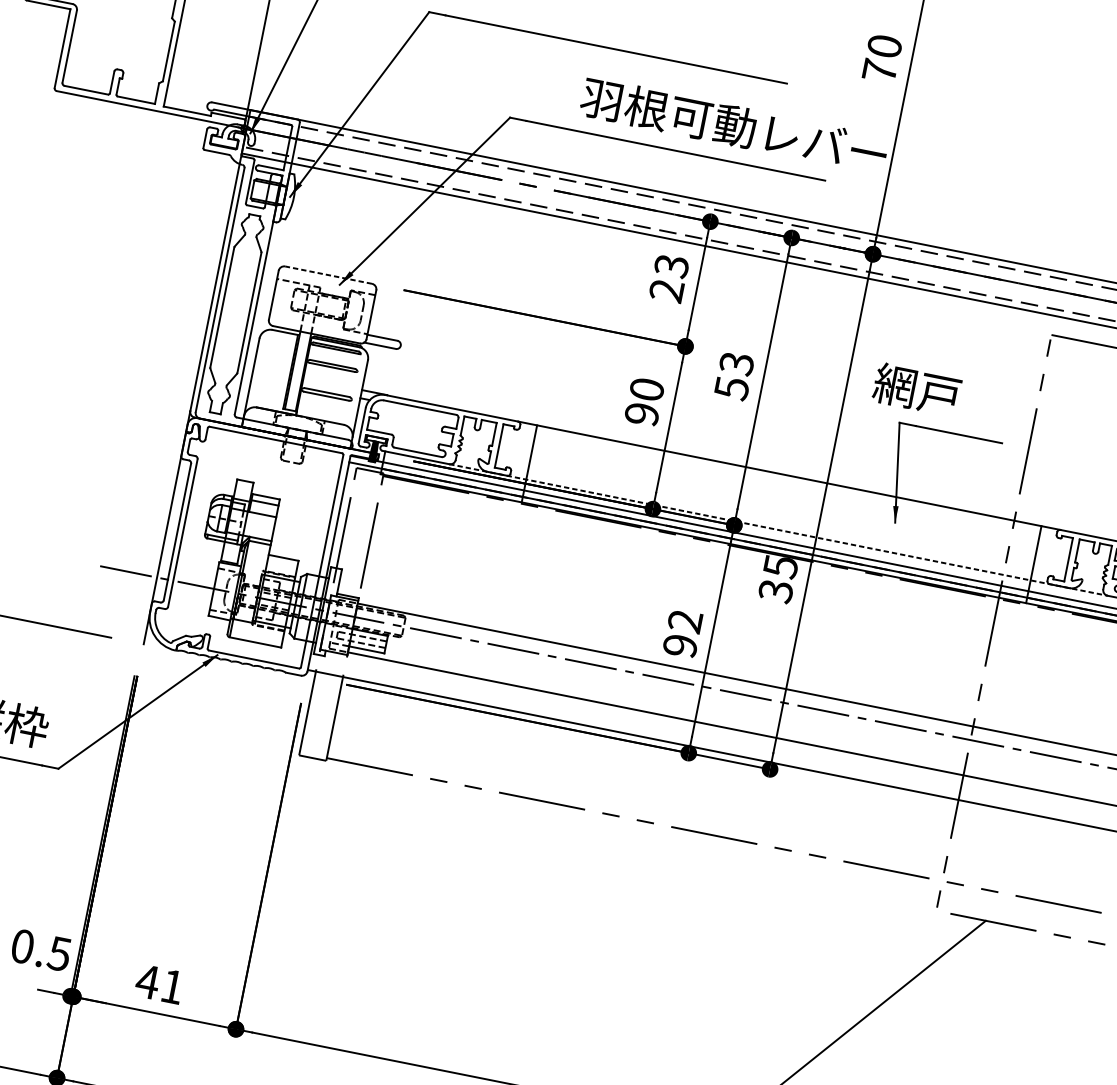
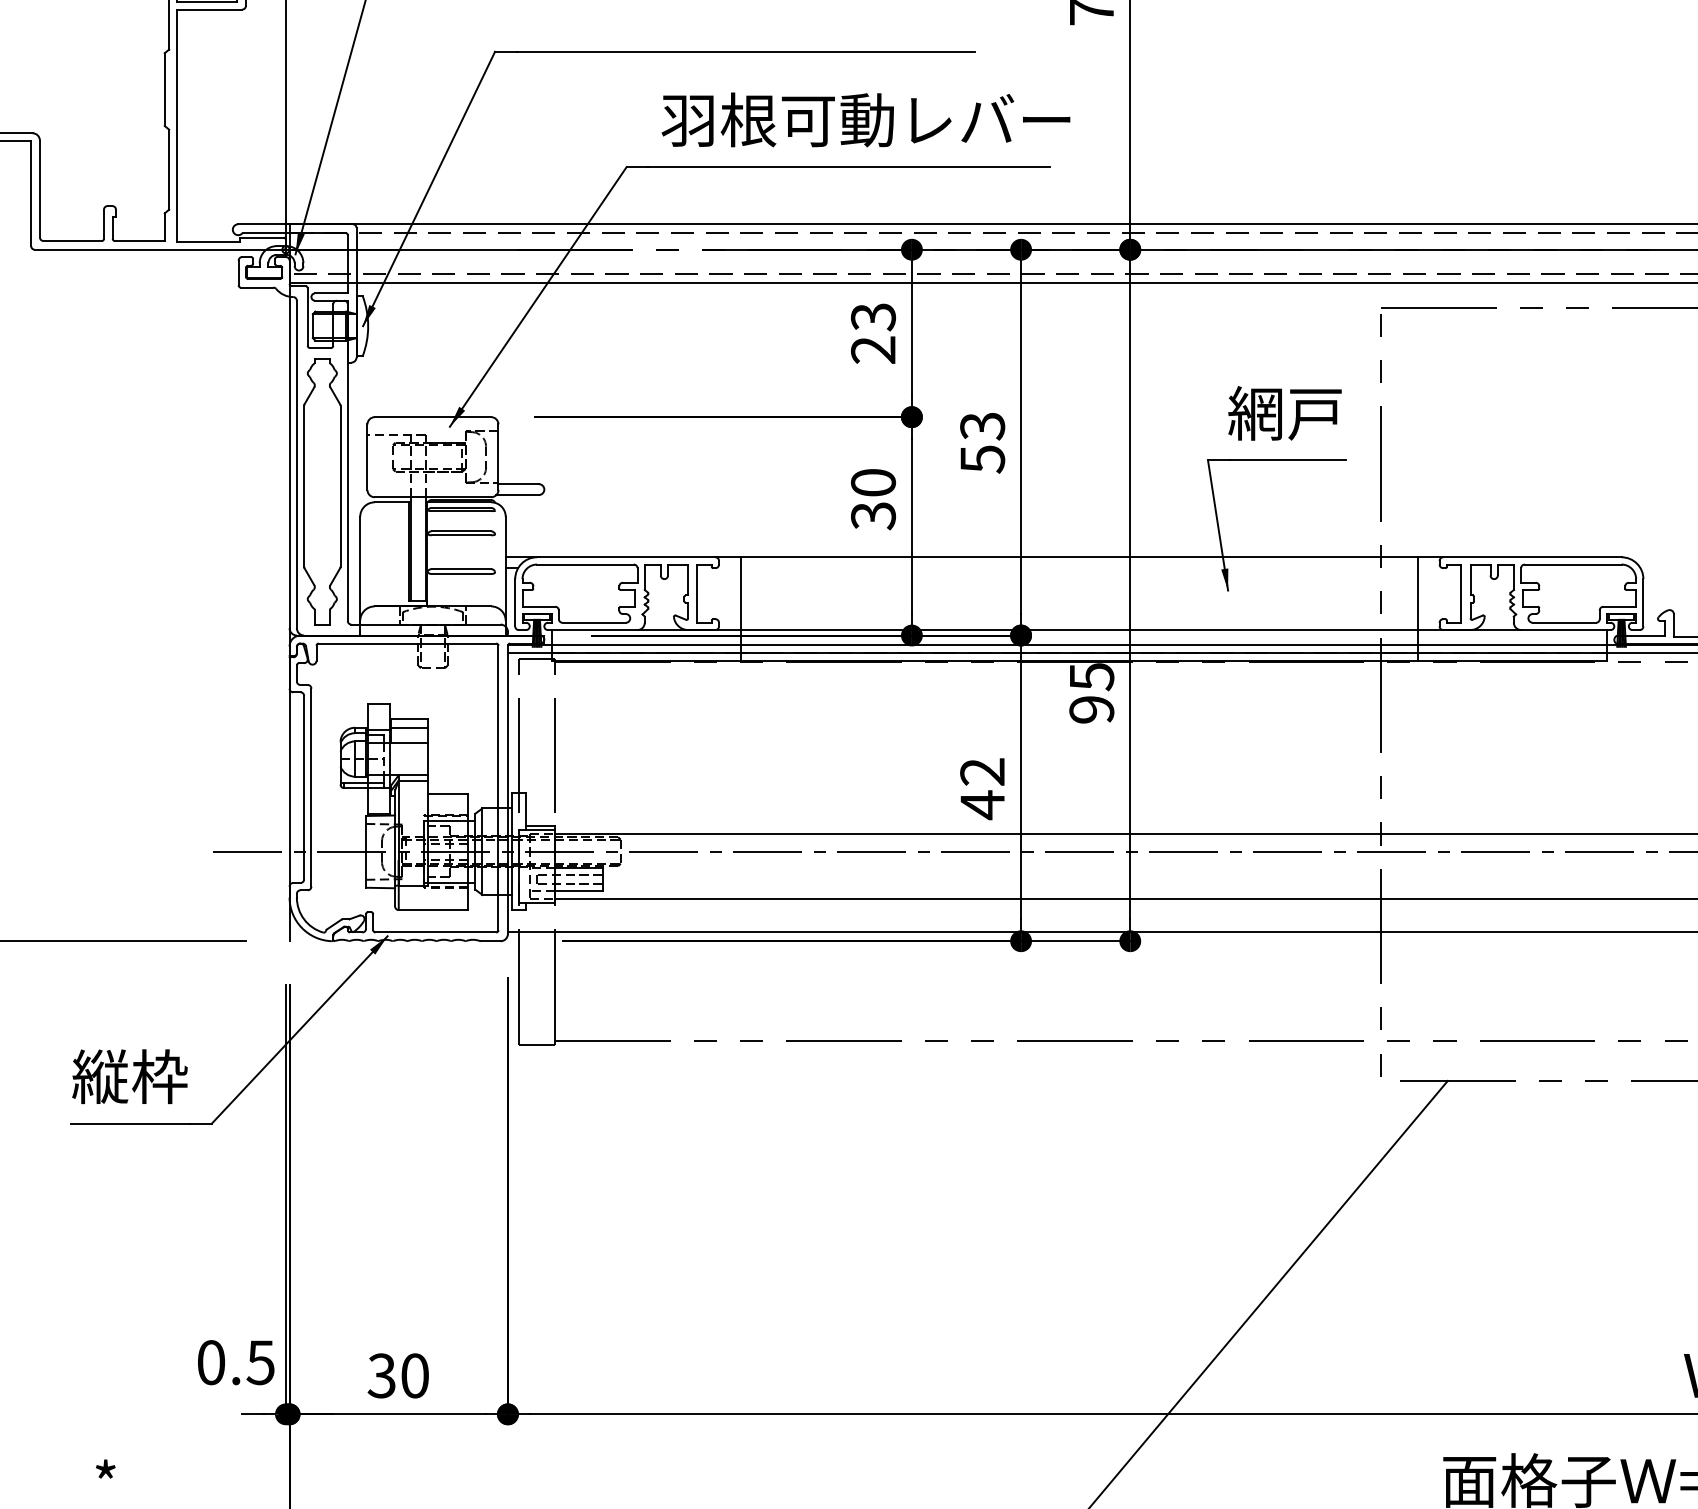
text: (733, 125) -> (865, 119), moved
line: (328, 275) -> (432, 417), dashed -> solid
text: (916, 389) -> (1284, 413), moved
text: (642, 414) -> (873, 516), 90 -> 30
line: (778, 530) -> (1079, 630), dashed -> solid
text: (775, 591) -> (1091, 710), 35 -> 95
text: (680, 646) -> (982, 805), 92 -> 42
text: (159, 983) -> (397, 1375), 41 -> 30

